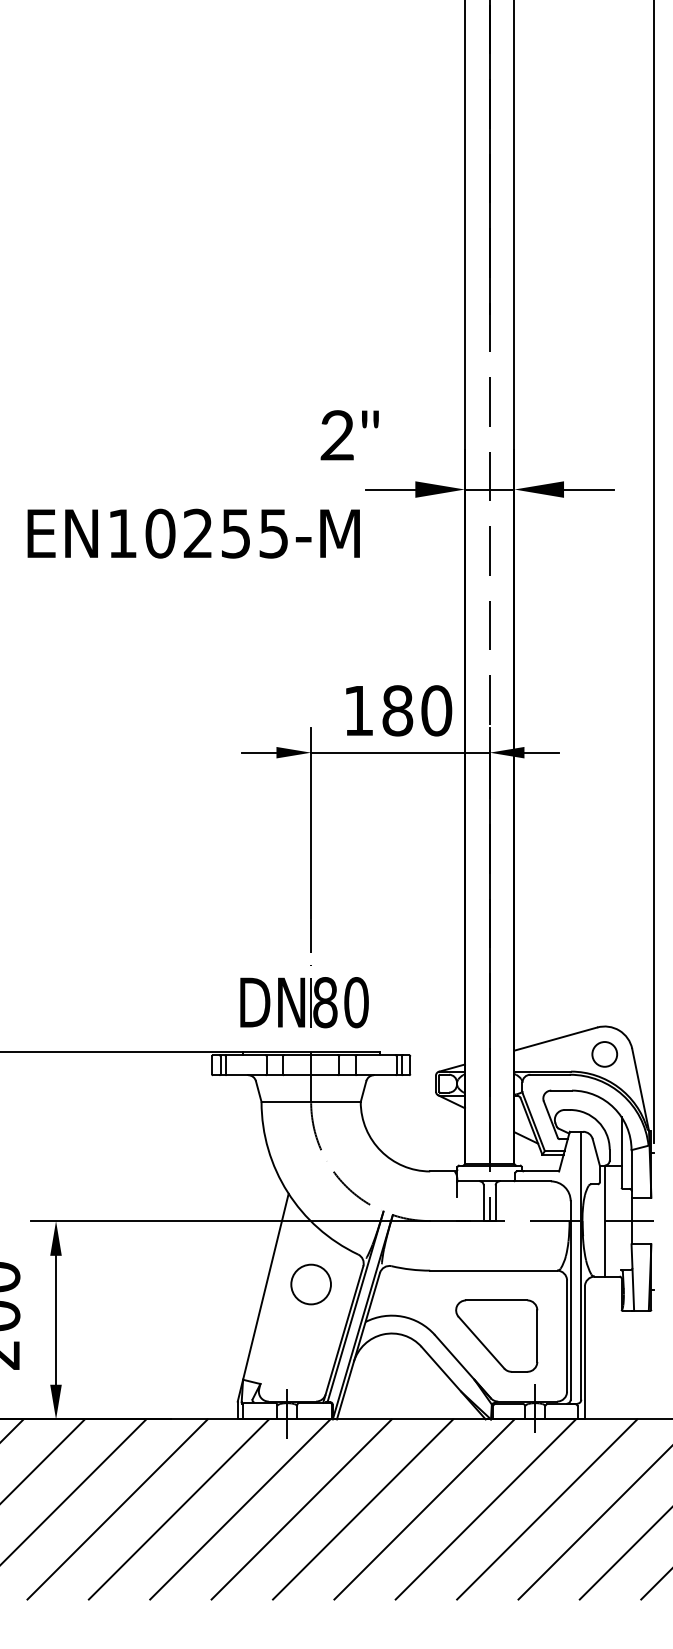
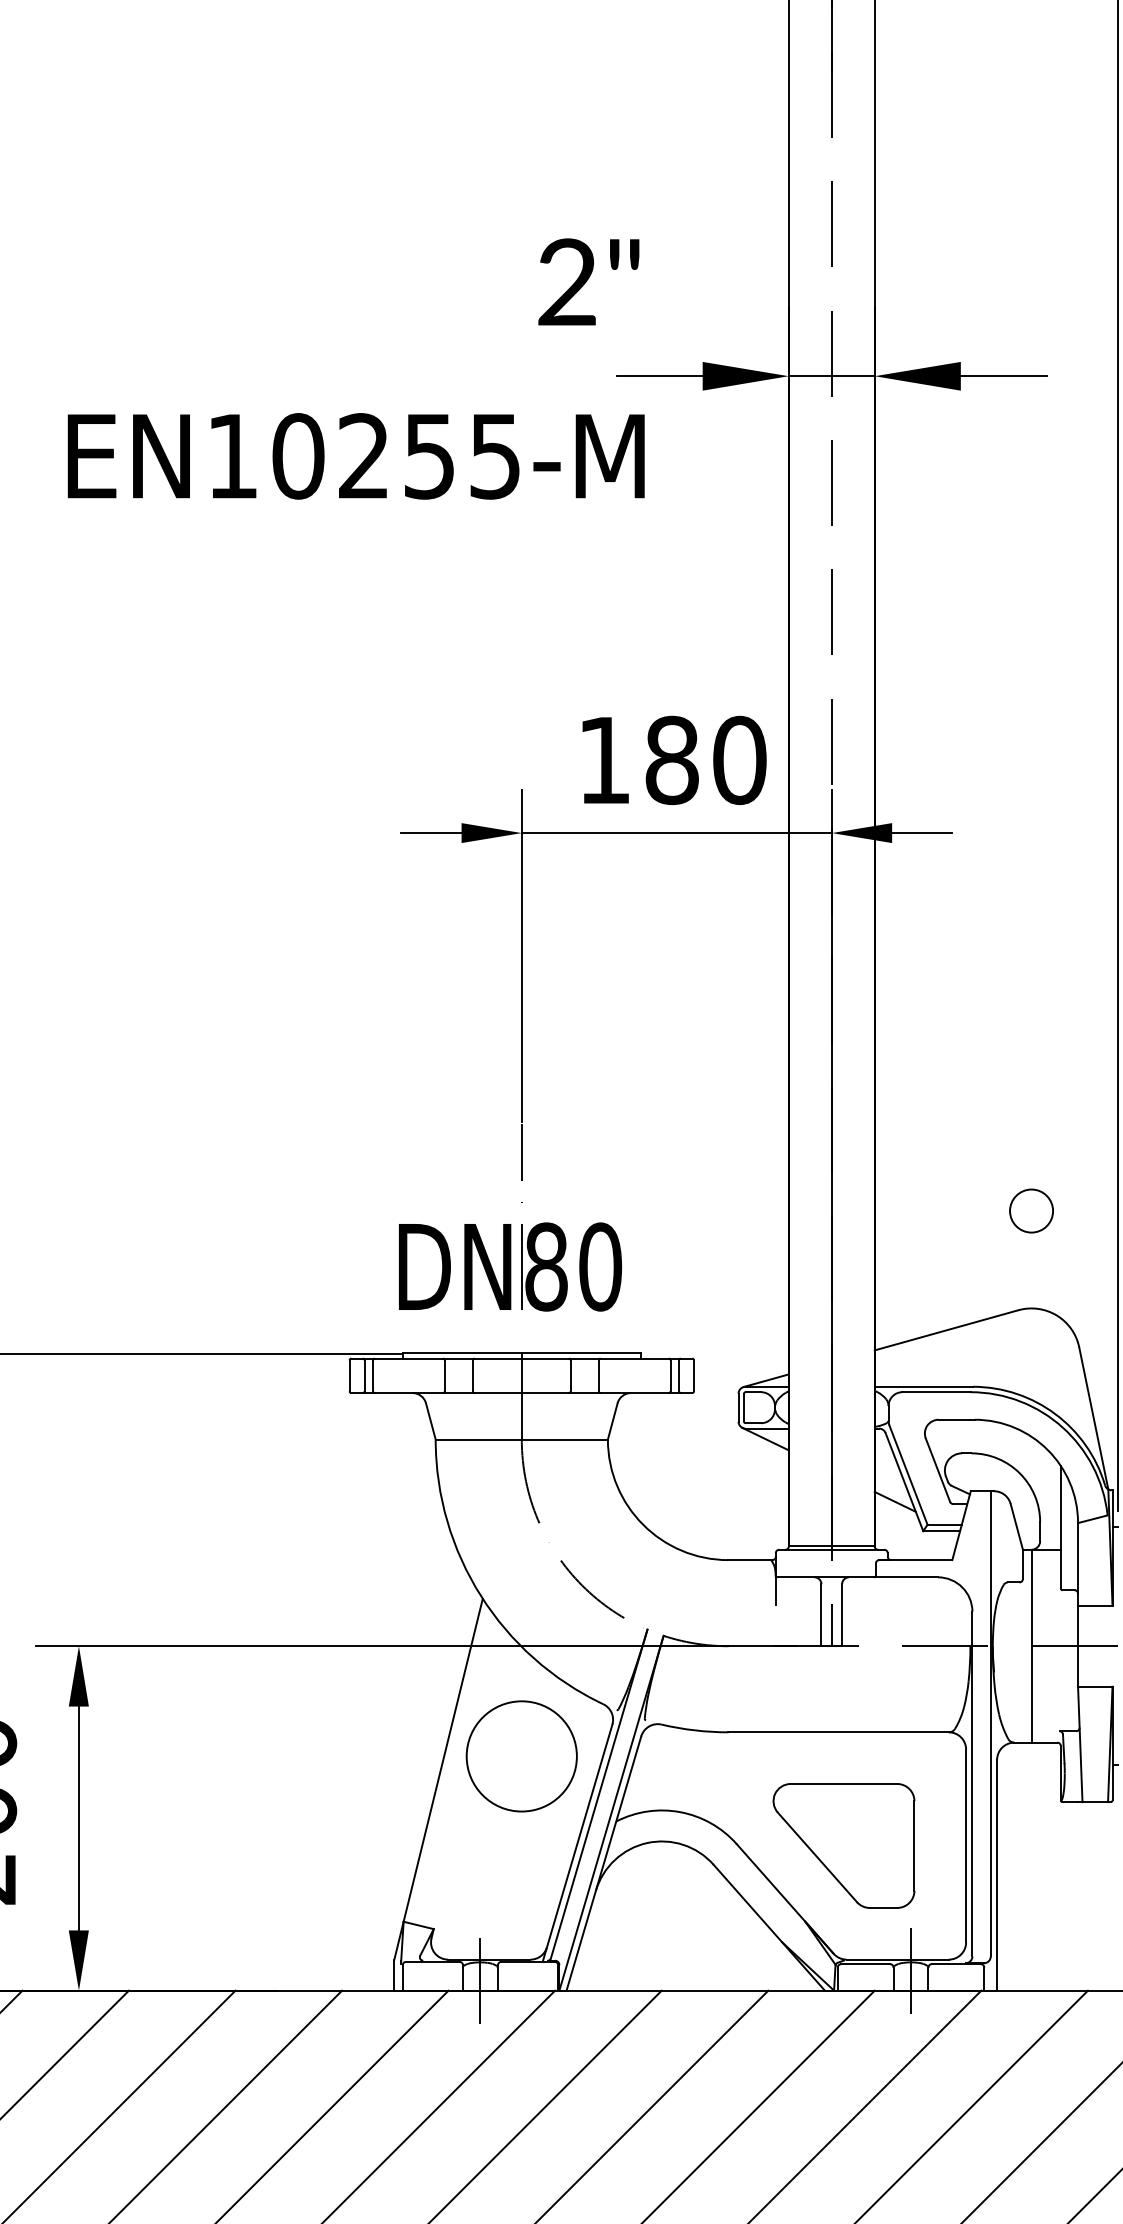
text: (193, 533) -> (355, 456), moved
circle: (604, 1054) -> (1031, 1211), moved
circle: (310, 1284) -> (520, 1756), size x1.6

